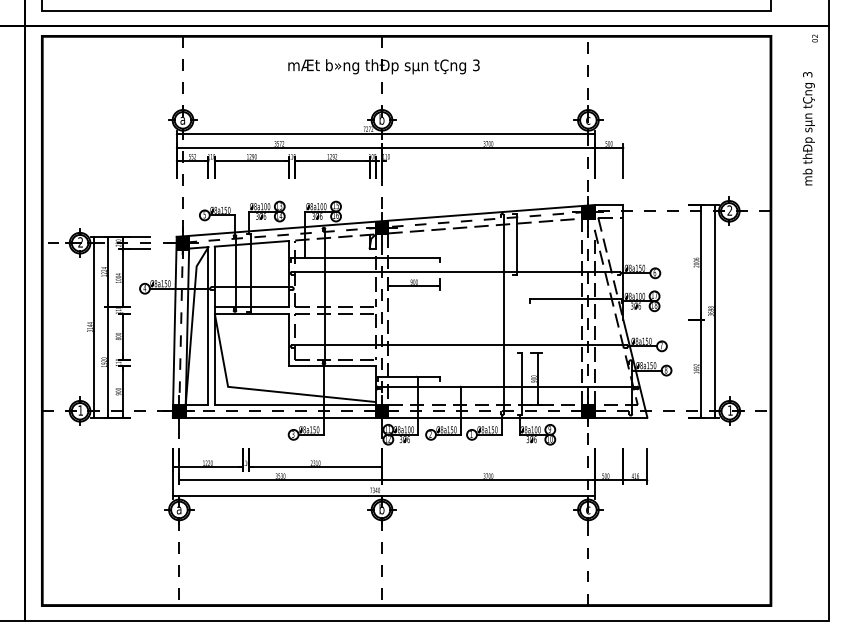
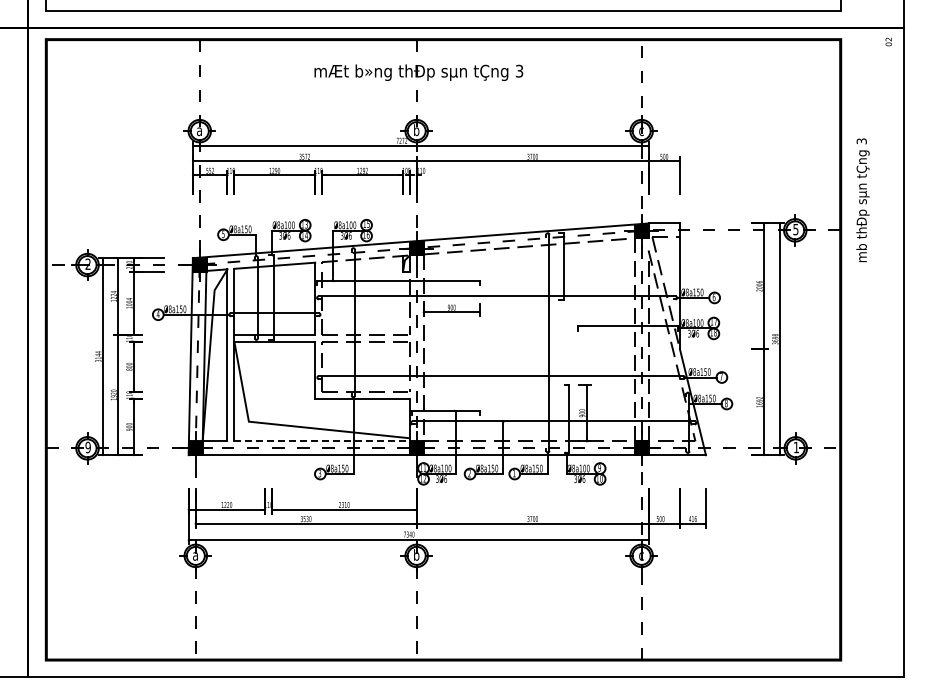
text: (808, 128) -> (862, 200), moved
text: (729, 210) -> (795, 229), 2 -> 5
line: (295, 405) -> (322, 441), solid -> dashed
text: (80, 410) -> (87, 447), 1 -> 9

